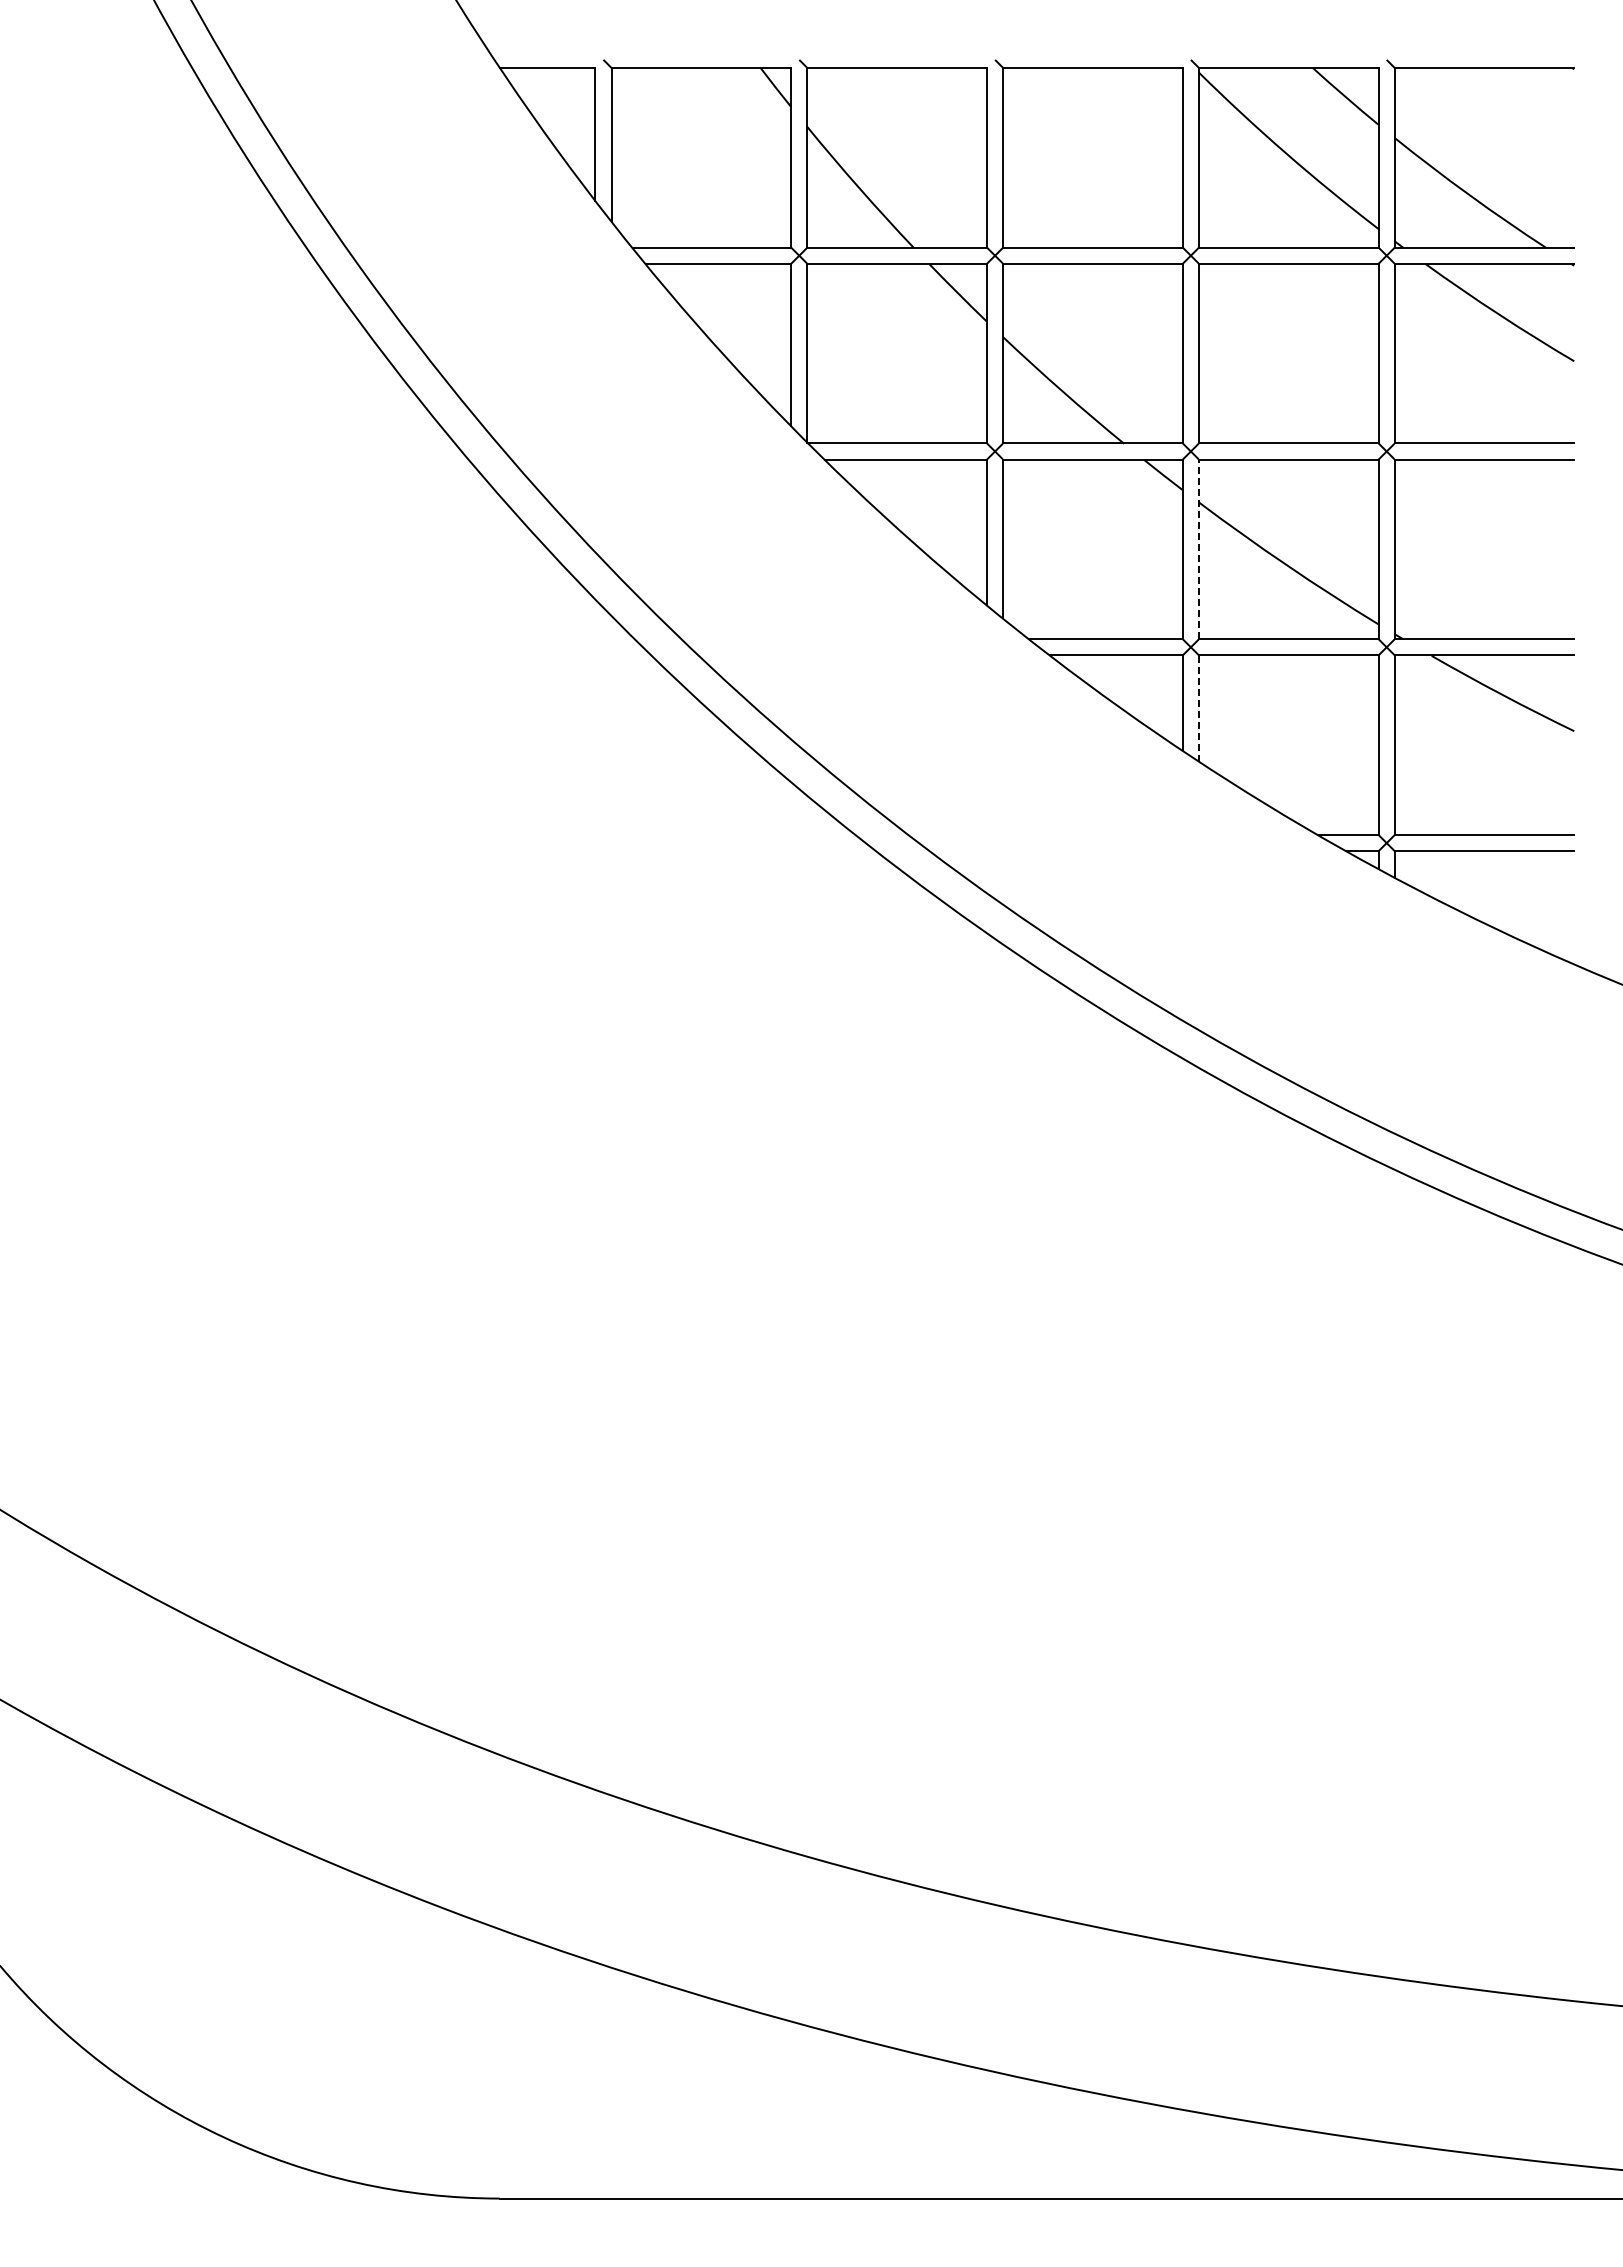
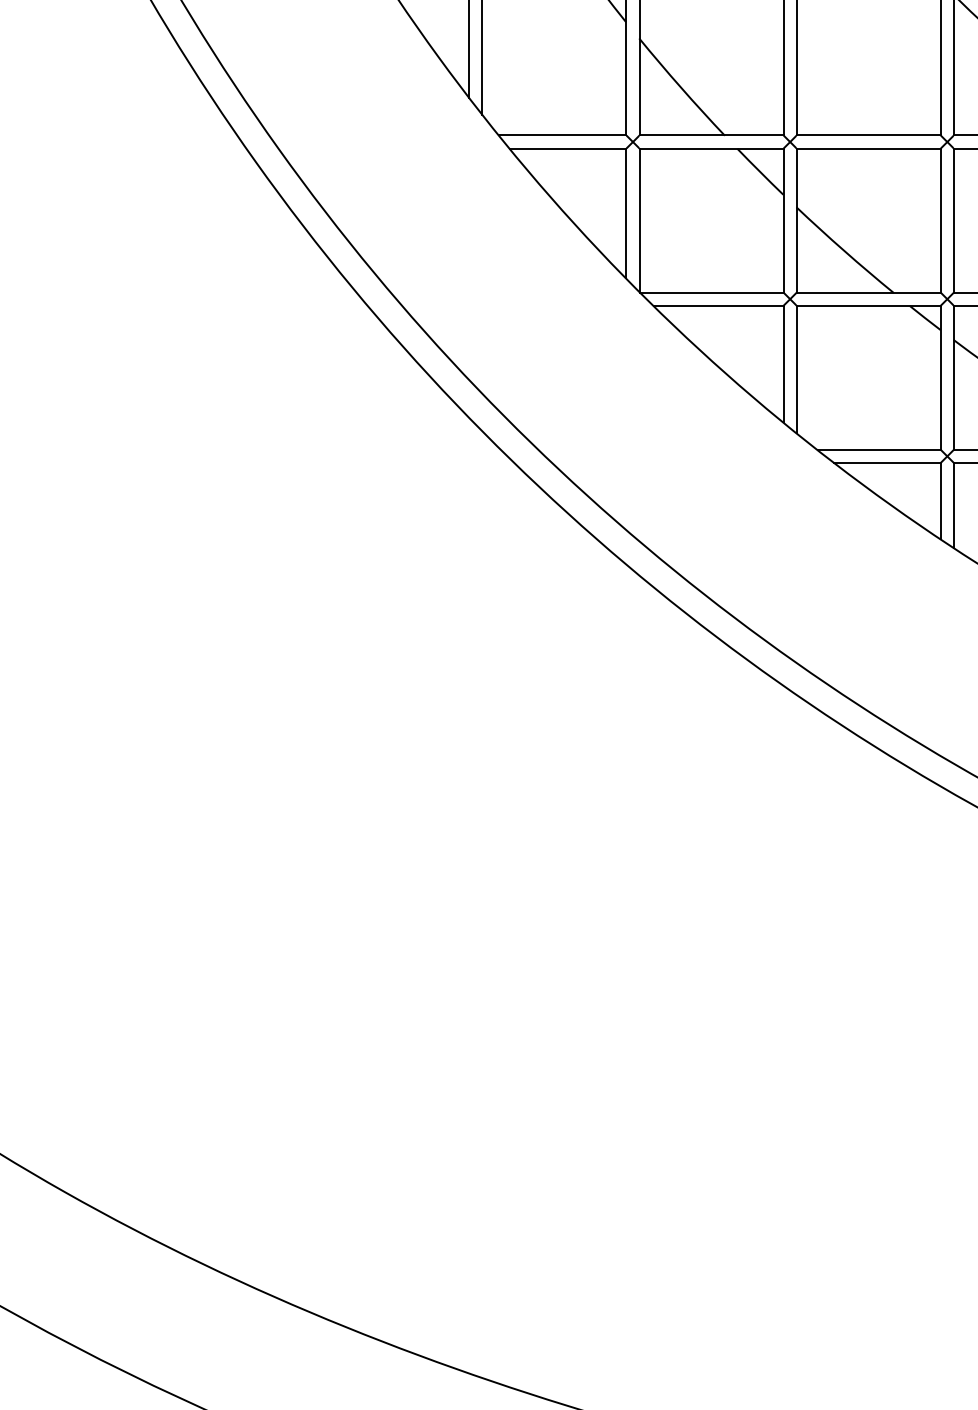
line: (1199, 549) -> (954, 377), dashed -> solid
line: (1199, 708) -> (954, 505), dashed -> solid

